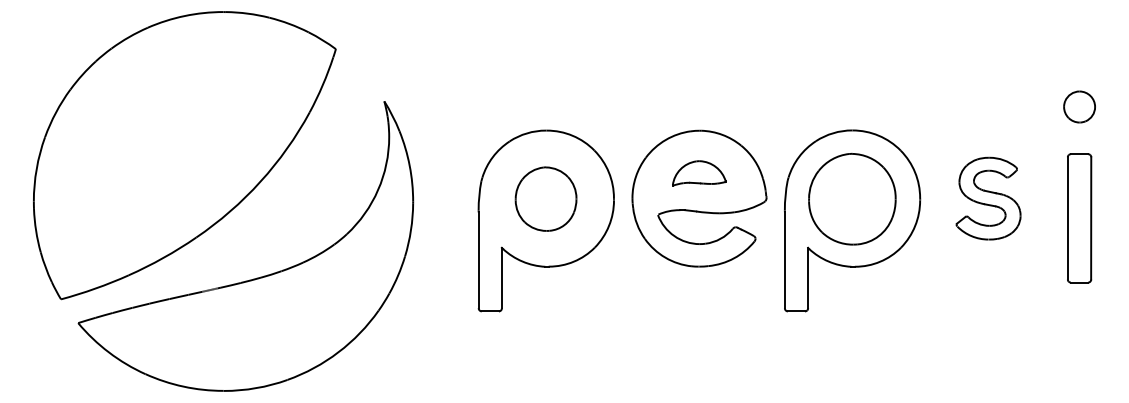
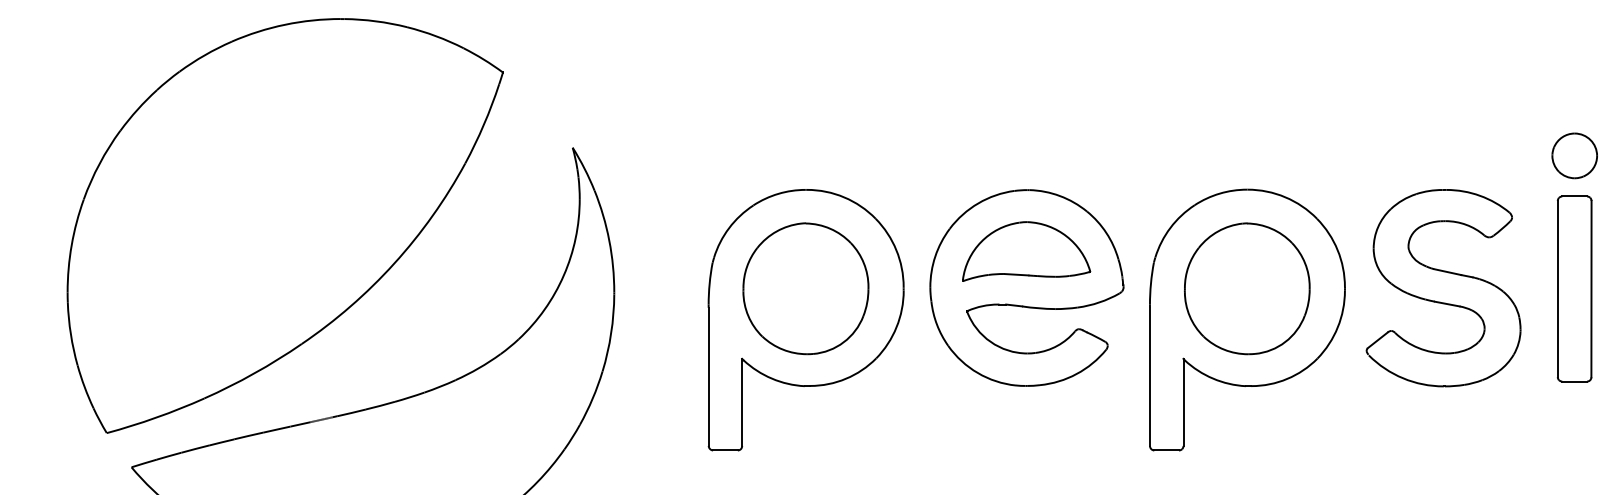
part: (699, 173) -> (1026, 251), size x1.67
part: (545, 198) -> (805, 287), size x1.43
part: (988, 198) -> (1443, 287), size x1.67
part: (1079, 218) -> (1574, 289), moved

